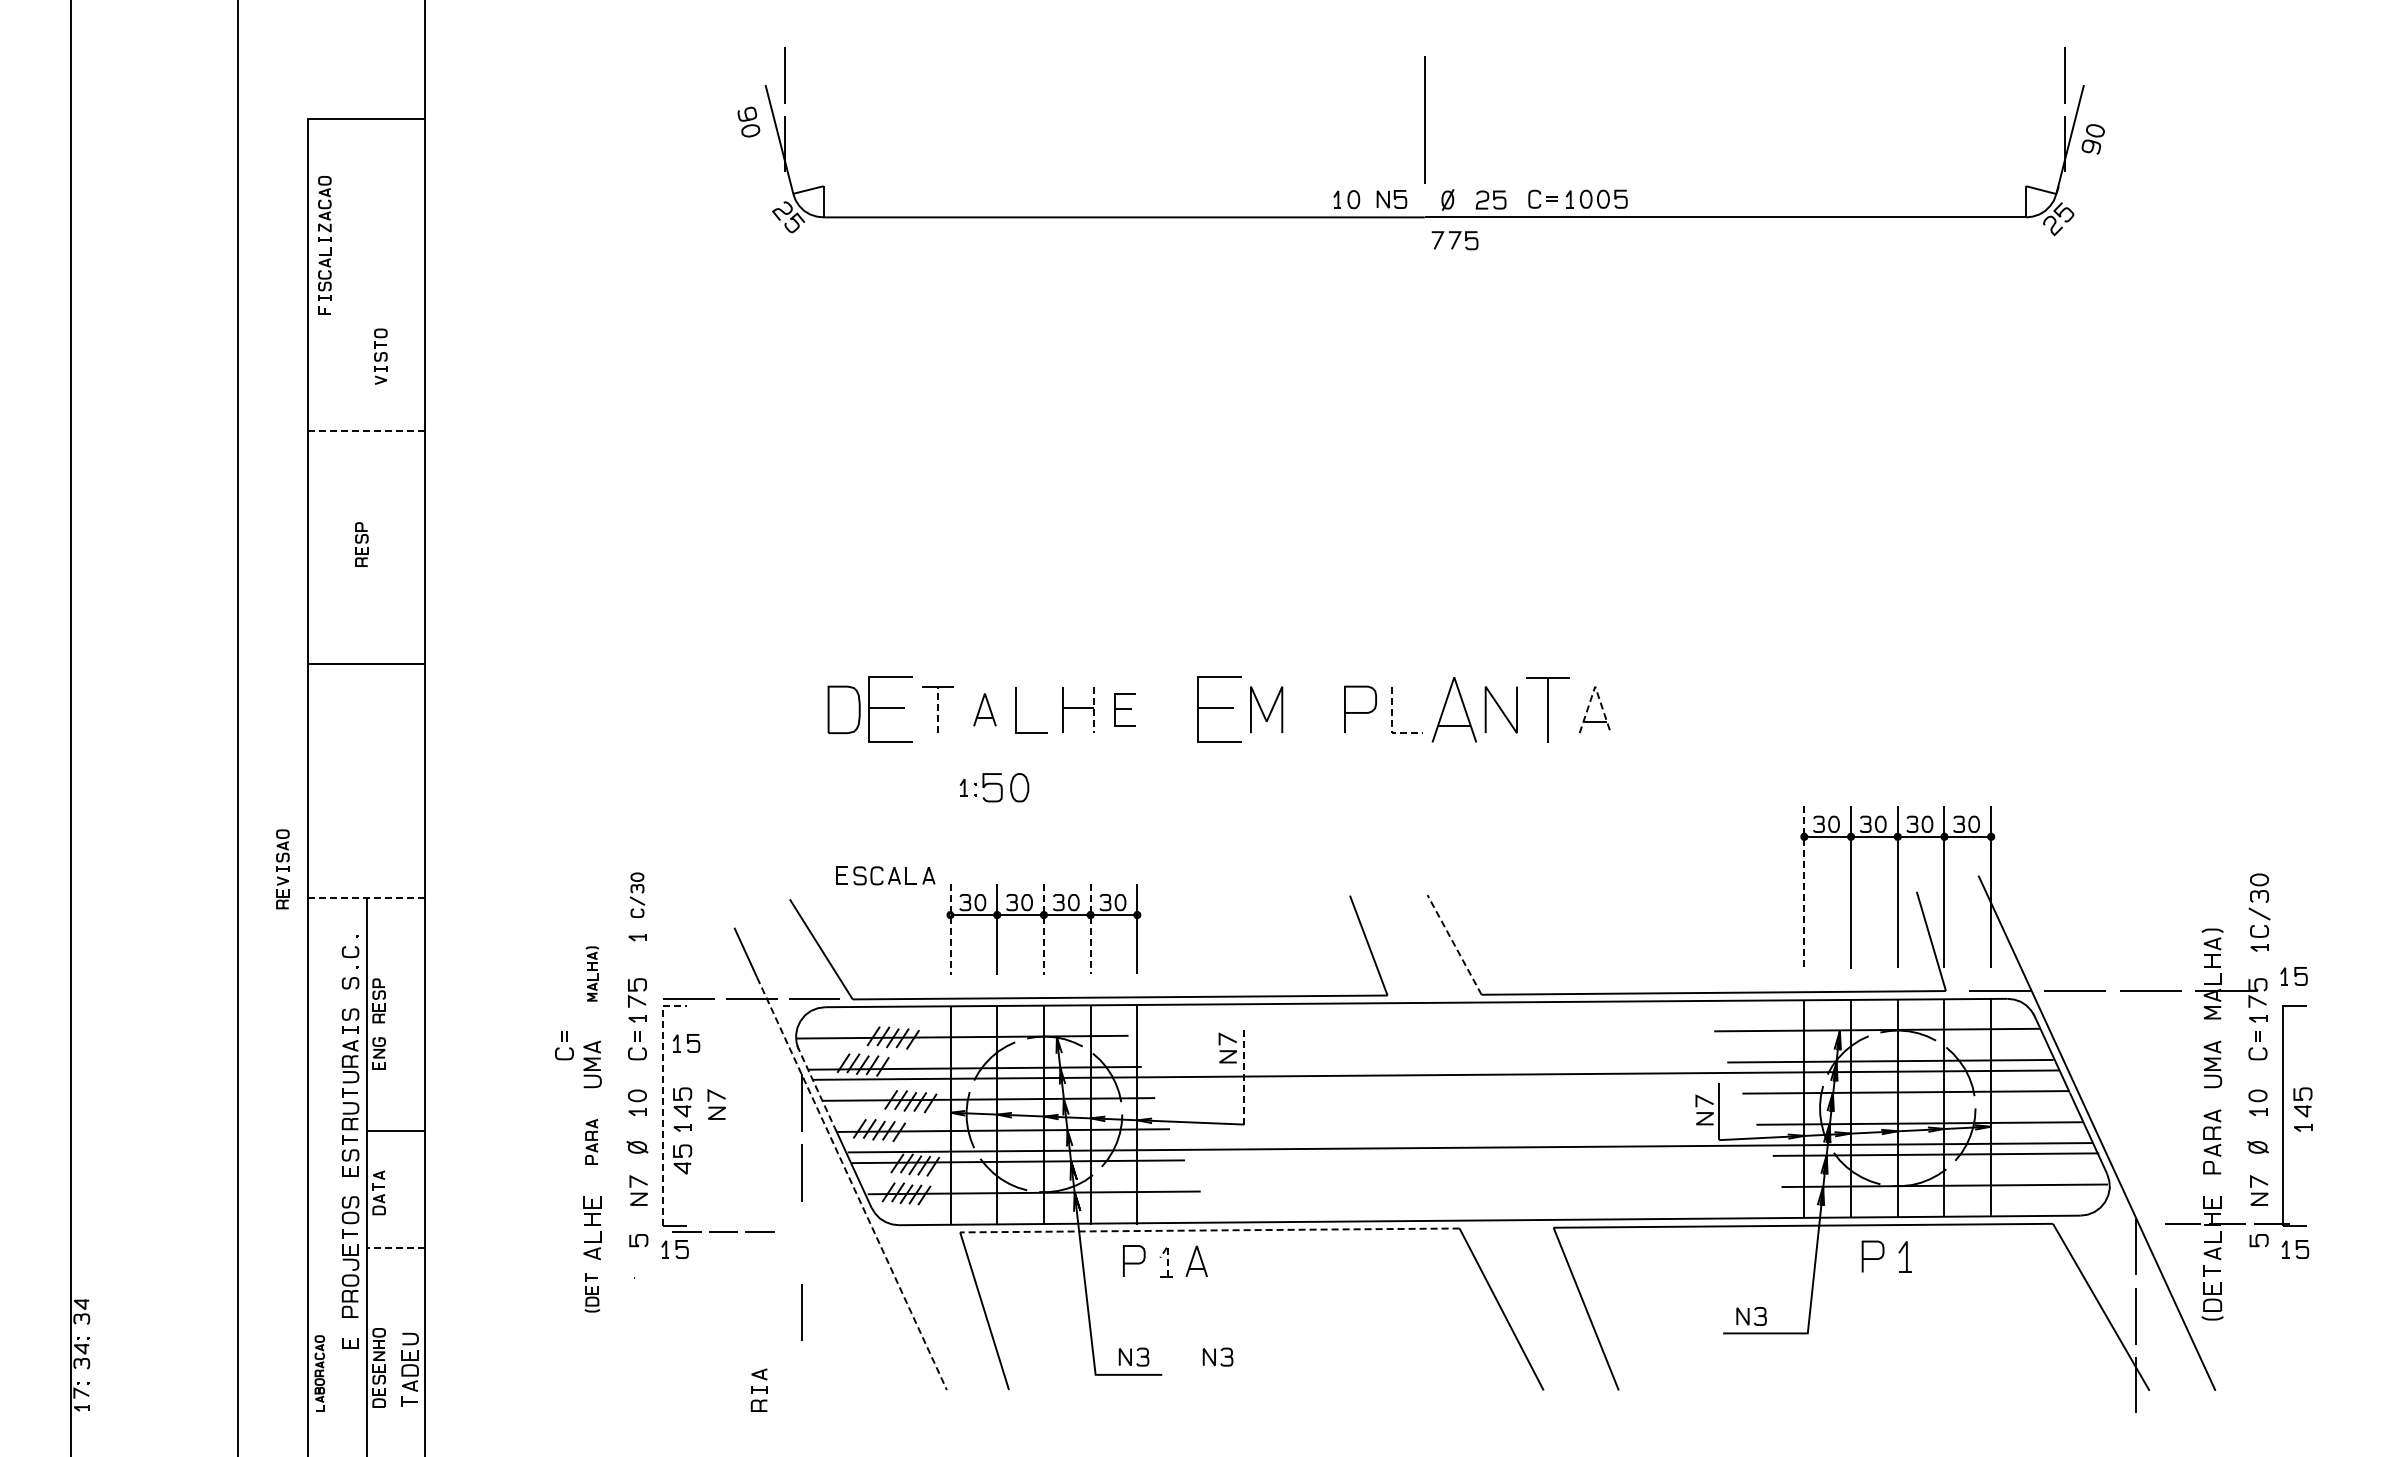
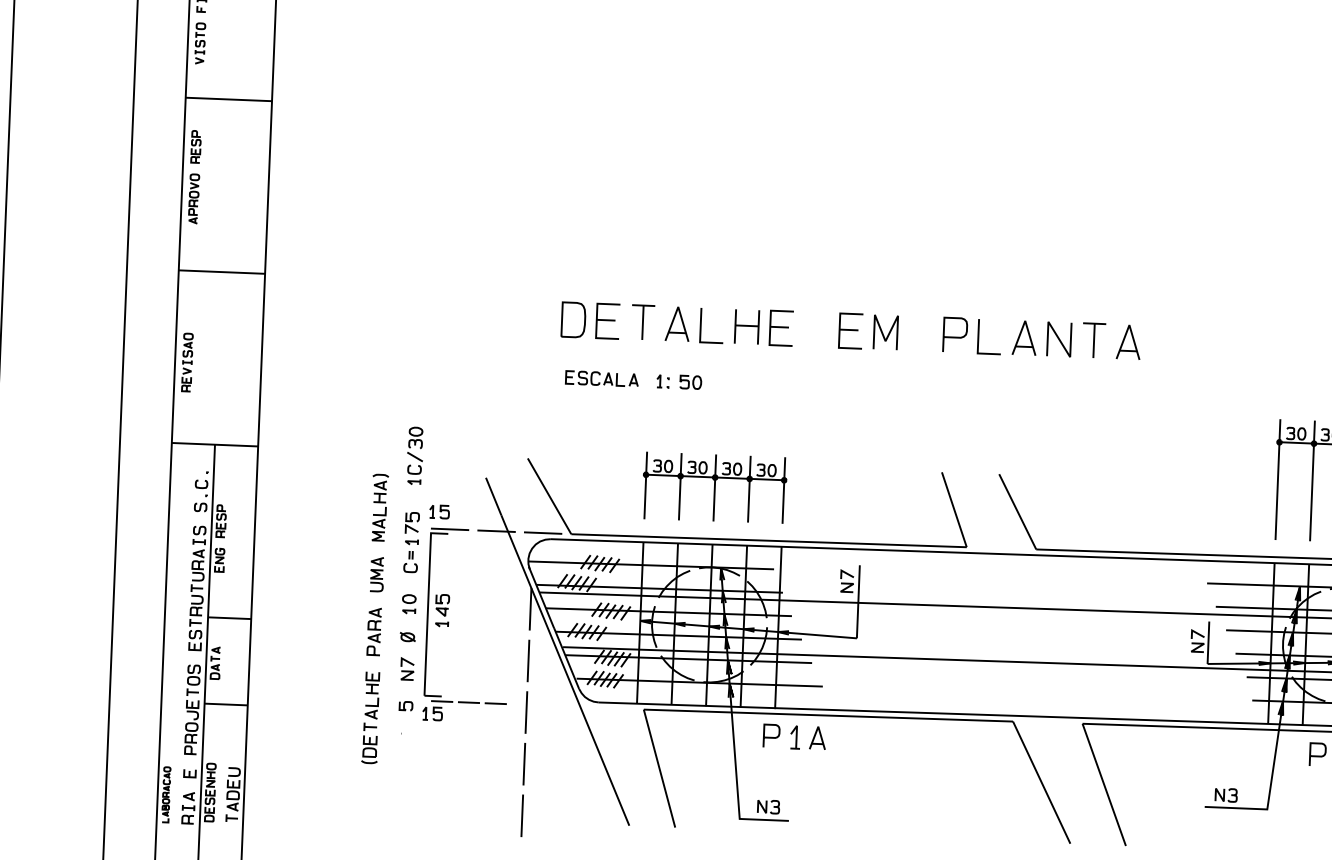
part: (380, 356) -> (199, 43), moved
line: (366, 430) -> (228, 99), dashed -> solid
part: (361, 544) -> (195, 146), moved
part: (324, 566) -> (193, 198), added
line: (1595, 686) -> (1129, 325), dashed -> solid
part: (890, 709) -> (607, 321), size x0.71
line: (937, 709) -> (642, 322), dashed -> solid
part: (984, 709) -> (677, 323), size x1.43
part: (1124, 709) -> (780, 328), size x1.43
part: (1218, 709) -> (850, 330), size x0.71
part: (1454, 709) -> (1024, 337), size x0.71
part: (1548, 709) -> (1094, 340), size x0.71
line: (1094, 710) -> (758, 327), dashed -> solid
line: (1391, 726) -> (977, 348), dashed -> solid
part: (1005, 787) -> (690, 382), size x0.62
part: (282, 869) -> (187, 362), moved
part: (885, 875) -> (601, 378), moved
line: (1804, 887) -> (1278, 479), dashed -> solid
part: (637, 895) -> (415, 451), size x1.43
line: (366, 897) -> (214, 444), dashed -> solid
line: (950, 929) -> (645, 485), dashed -> solid
line: (1044, 929) -> (715, 488), dashed -> solid
line: (1090, 929) -> (749, 489), dashed -> solid
line: (1454, 944) -> (1017, 511), dashed -> solid
part: (592, 973) -> (379, 507), size x1.67
part: (686, 1043) -> (439, 511), moved
part: (564, 1045) -> (356, 559), removed
line: (1244, 1074) -> (858, 601), dashed -> solid
line: (816, 1086) -> (541, 597), dashed -> solid
line: (663, 1102) -> (428, 604), dashed -> solid
part: (716, 1104) -> (467, 607), removed
part: (591, 1141) -> (374, 631), size x1.43
part: (682, 1159) -> (440, 647), removed
line: (852, 1183) -> (565, 670), dashed -> solid
line: (1209, 1230) -> (828, 715), dashed -> solid
line: (801, 1242) -> (526, 712), added
line: (395, 1248) -> (225, 704), dashed -> solid
line: (1168, 1253) -> (797, 731), dashed -> solid
part: (592, 1292) -> (370, 743), size x1.43
part: (1217, 1356) -> (830, 808), removed
line: (801, 1382) -> (522, 815), added
part: (758, 1389) -> (187, 807), moved

